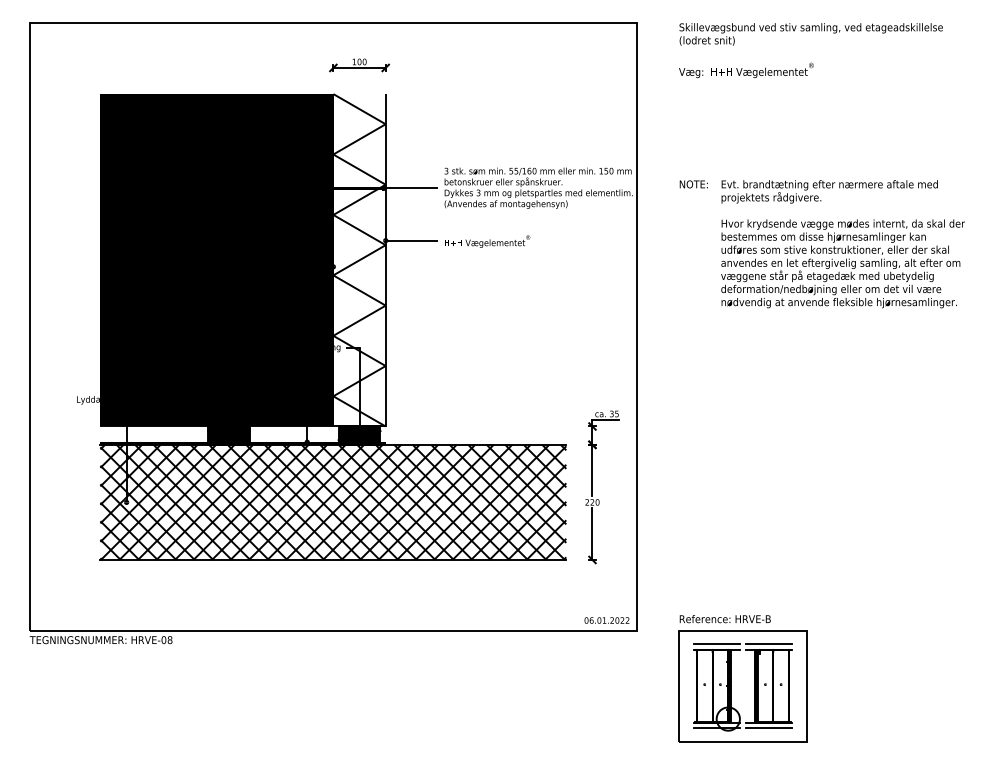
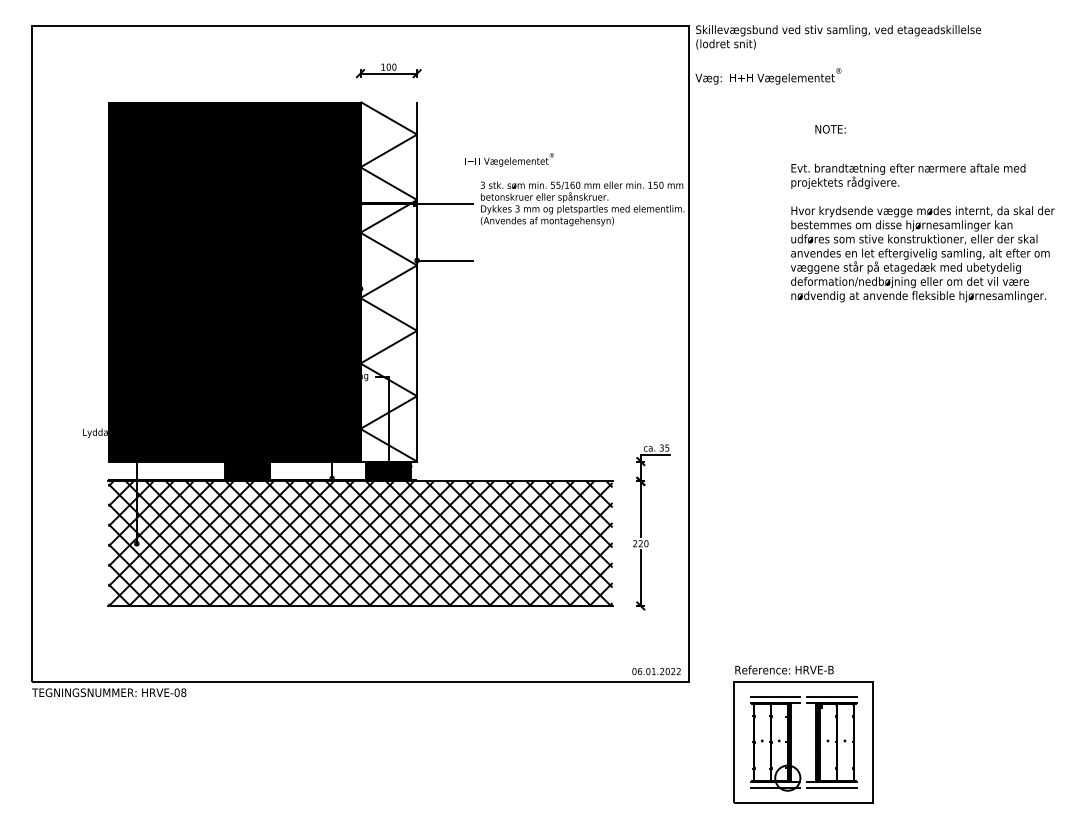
text: (810, 50) -> (837, 54), moved
text: (693, 184) -> (830, 129), moved
text: (487, 241) -> (507, 159), moved
text: (842, 244) -> (922, 233), moved

